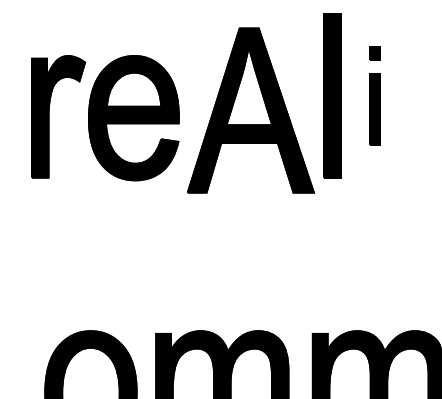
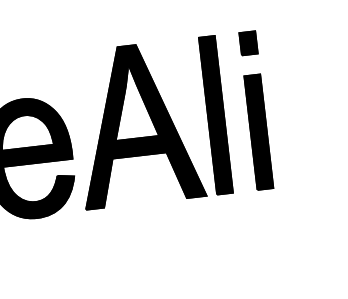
part: (374, 95) -> (256, 110), size x1.67
part: (251, 110) -> (137, 124), moved

